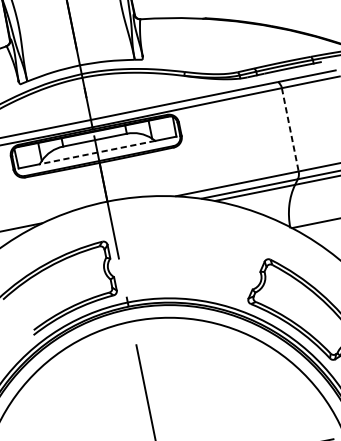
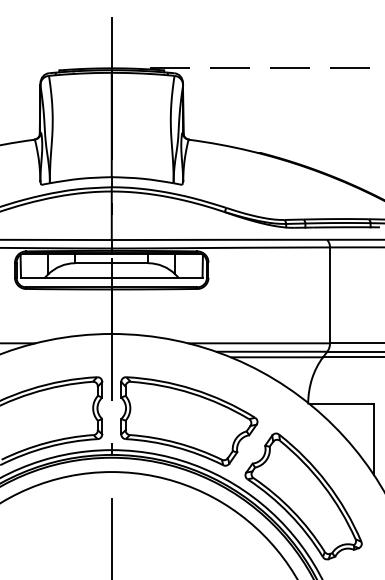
line: (289, 130) -> (329, 295), dashed -> solid
line: (97, 152) -> (111, 277), dashed -> solid
part: (190, 264) -> (189, 421), added

